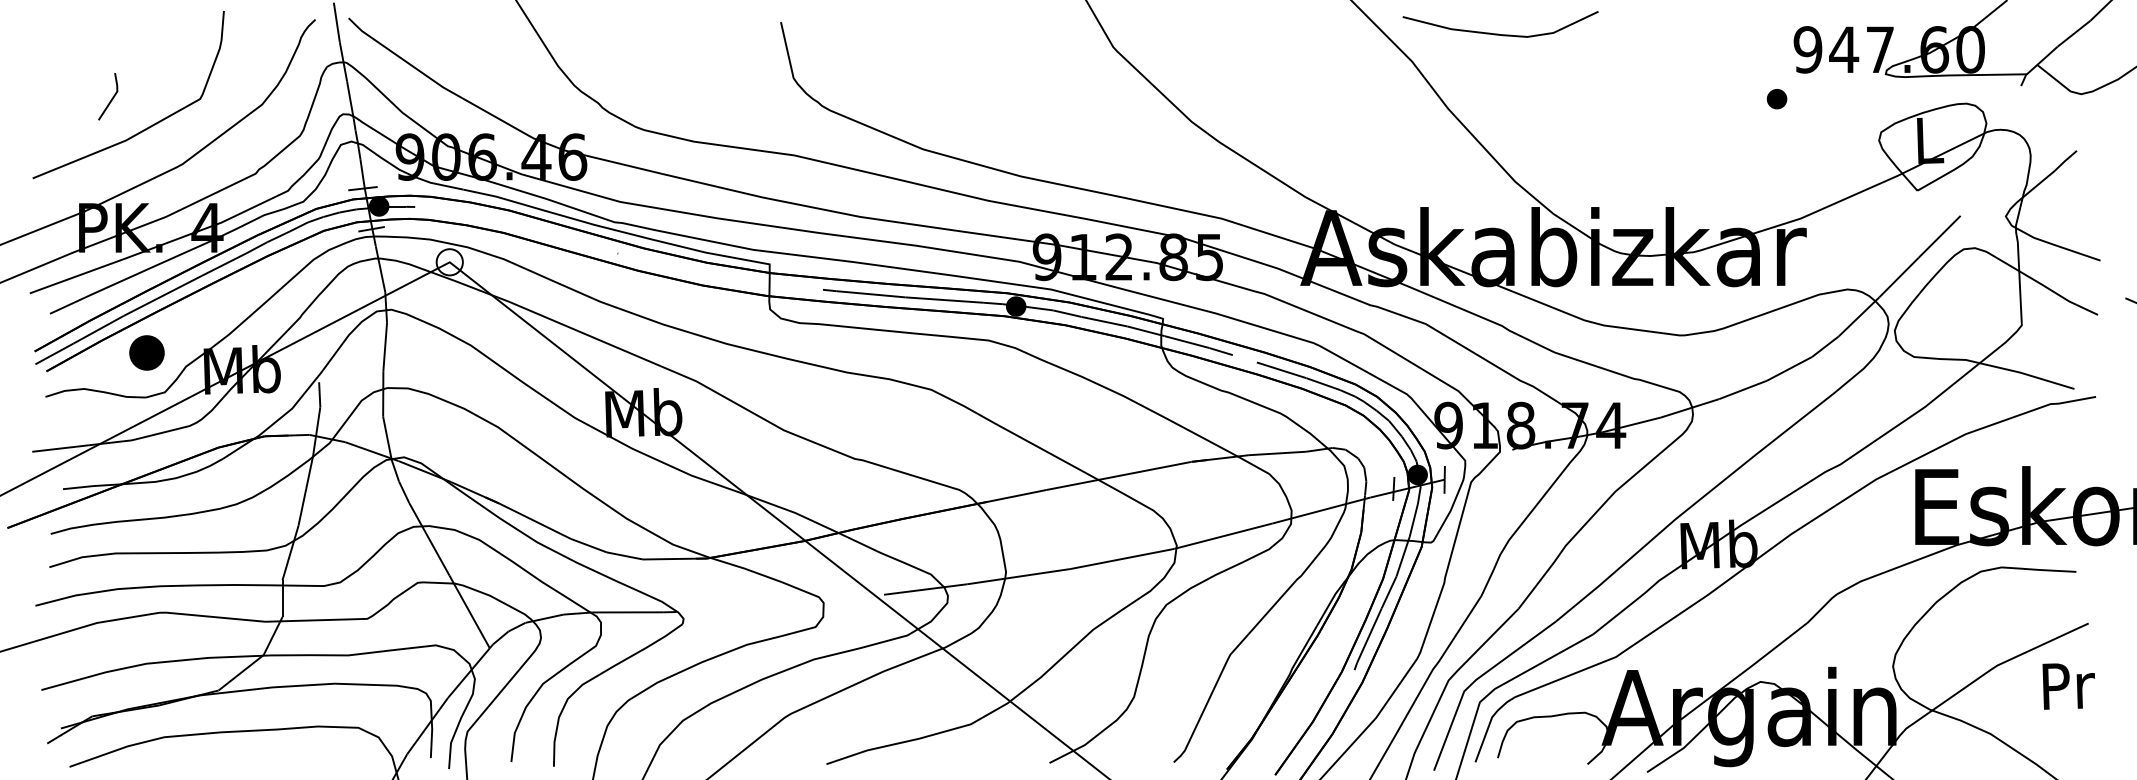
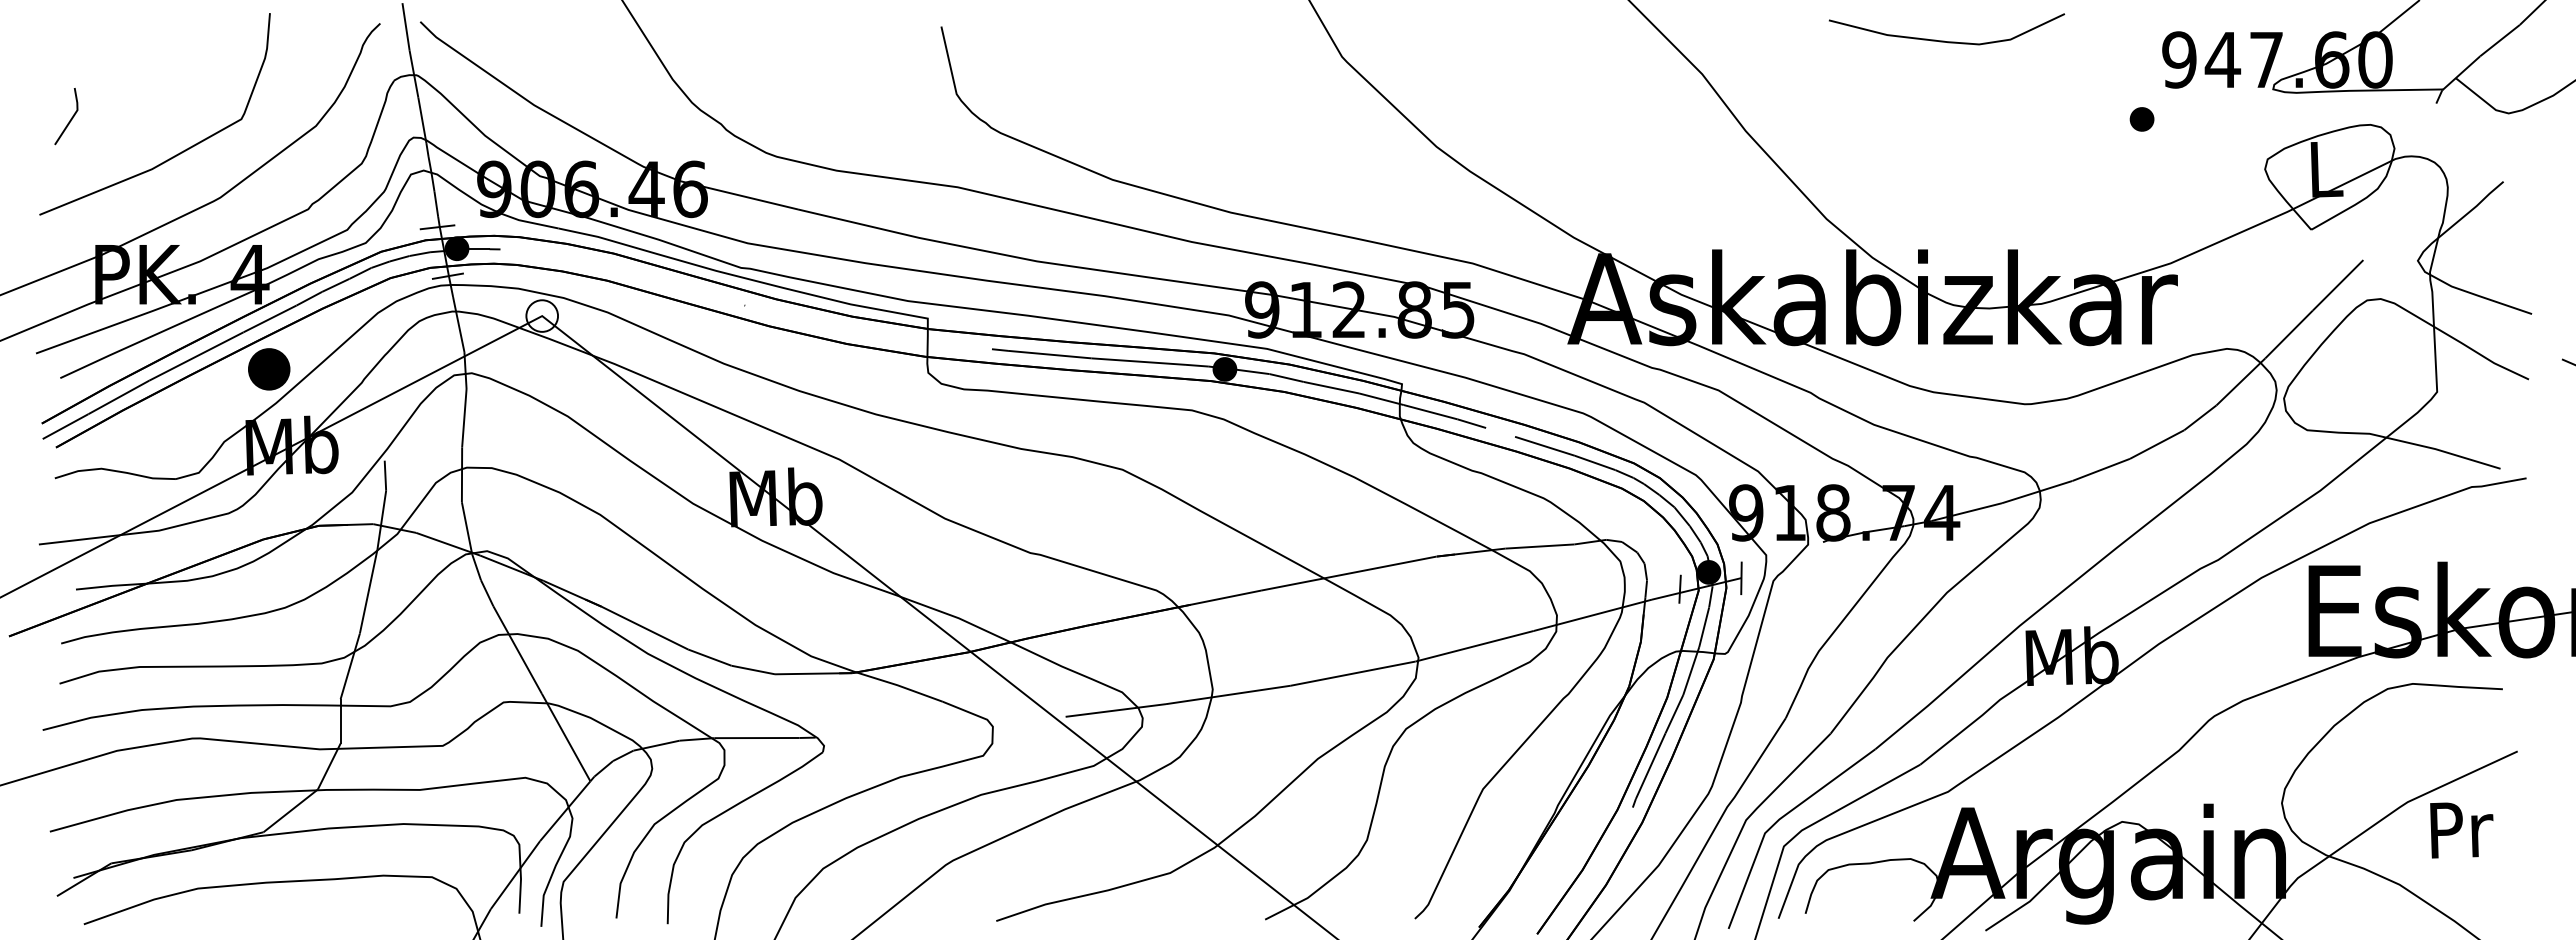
curve: (1498, 33) -> (1944, 40), moved
line: (111, 99) -> (70, 119), moved
part: (147, 353) -> (269, 369), moved
text: (2068, 686) -> (2461, 830), moved

